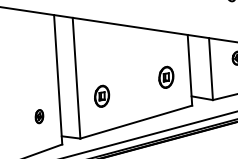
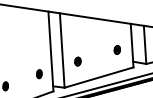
part: (164, 76) -> (116, 49), size x0.62
part: (101, 96) -> (77, 61), size x0.62

